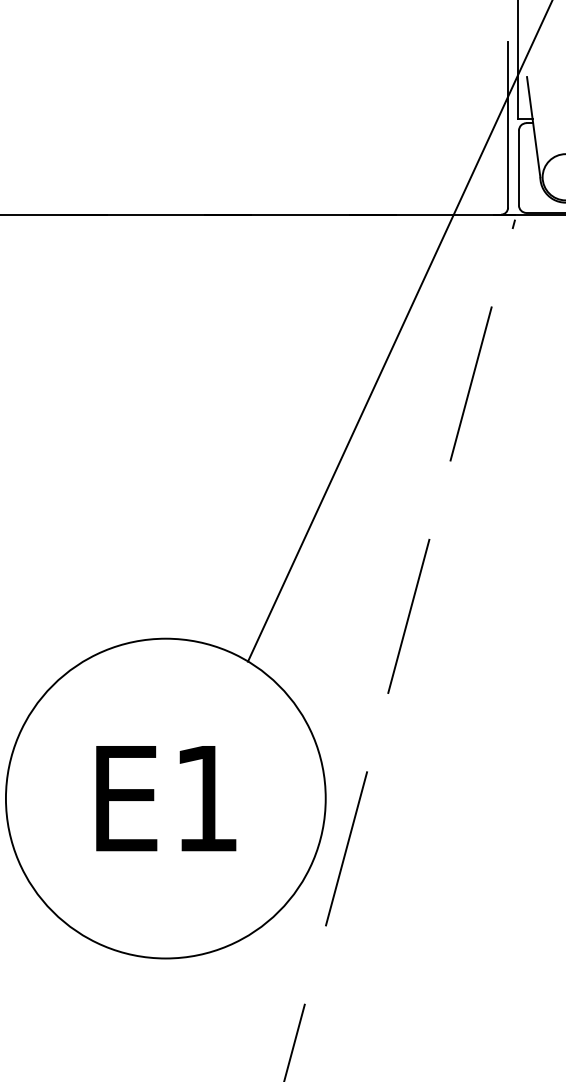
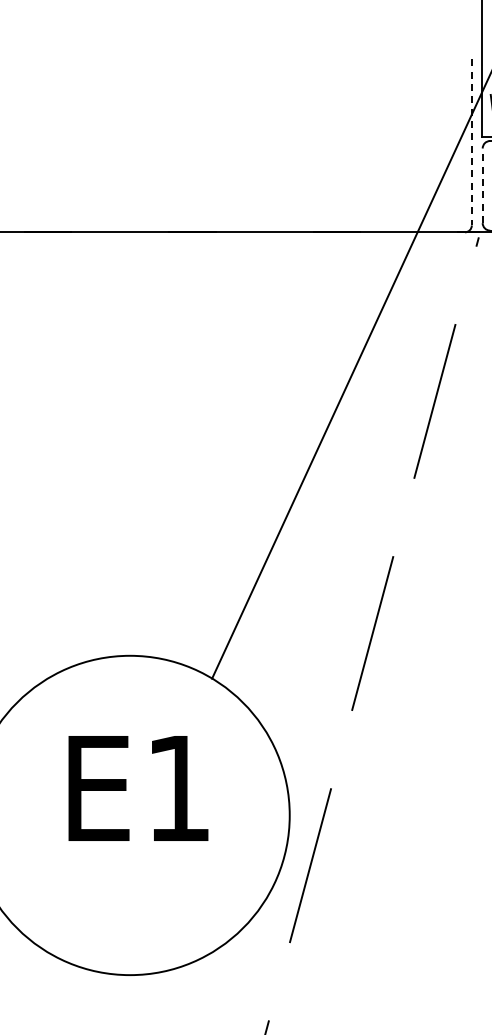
line: (508, 125) -> (472, 143), solid -> dashed
line: (518, 167) -> (482, 185), solid -> dashed
text: (166, 798) -> (138, 788), moved

